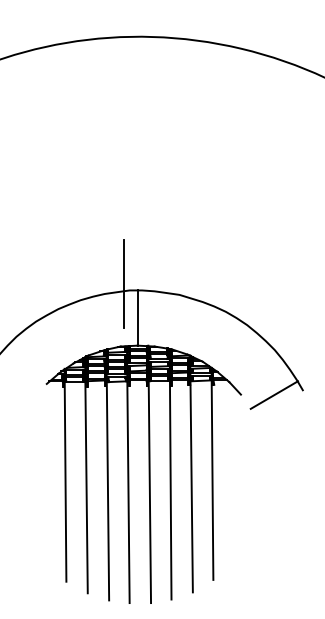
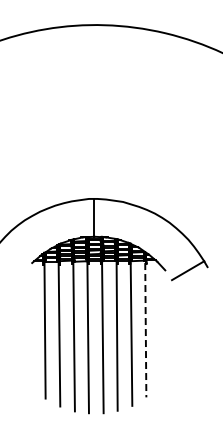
line: (124, 283) -> (85, 194), removed
line: (212, 473) -> (145, 324), solid -> dashed

